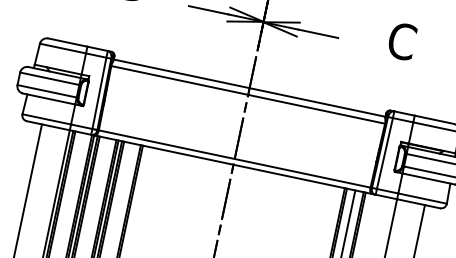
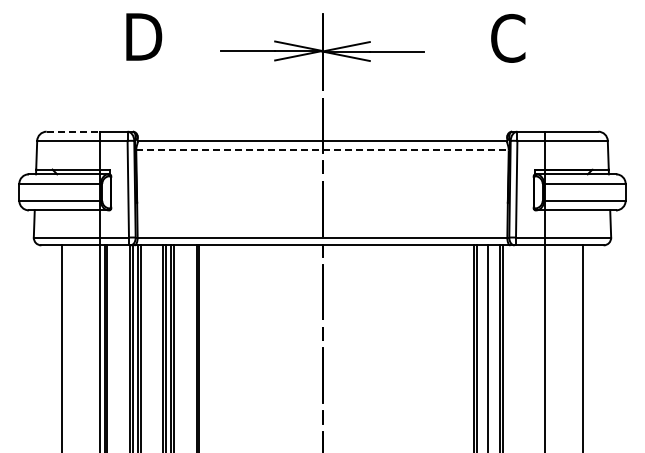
line: (68, 42) -> (73, 131), solid -> dashed
line: (248, 95) -> (322, 150), solid -> dashed

